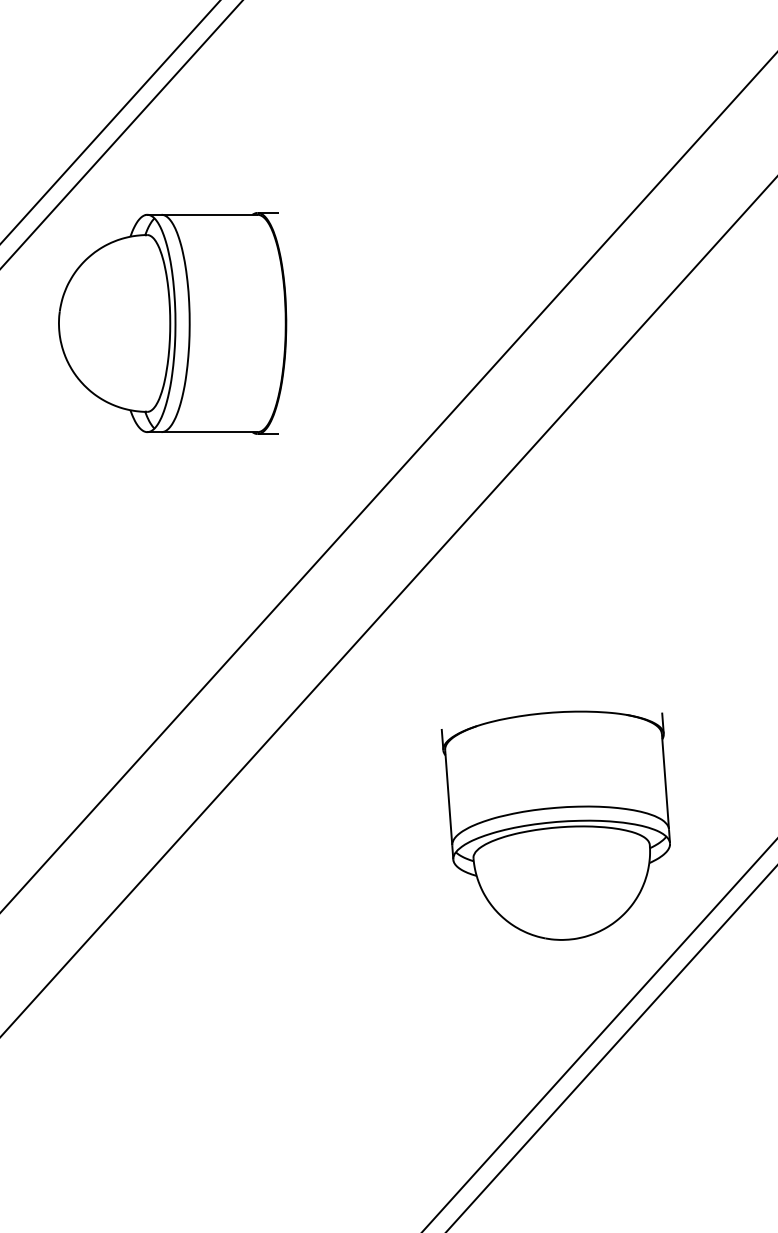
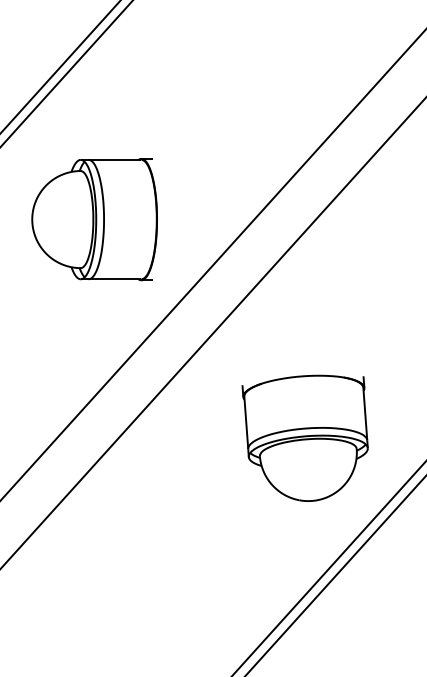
part: (172, 323) -> (94, 219), moved
part: (554, 824) -> (304, 437), moved

